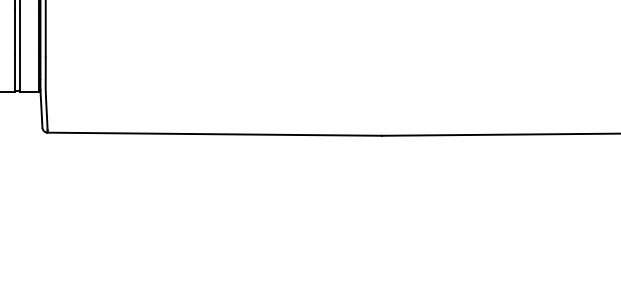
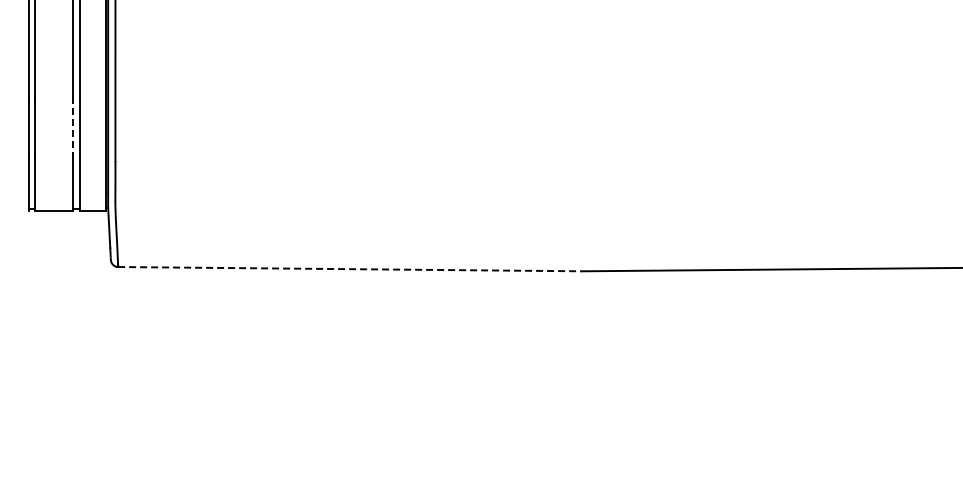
line: (15, 32) -> (73, 127), solid -> dashed
line: (215, 134) -> (350, 269), solid -> dashed

